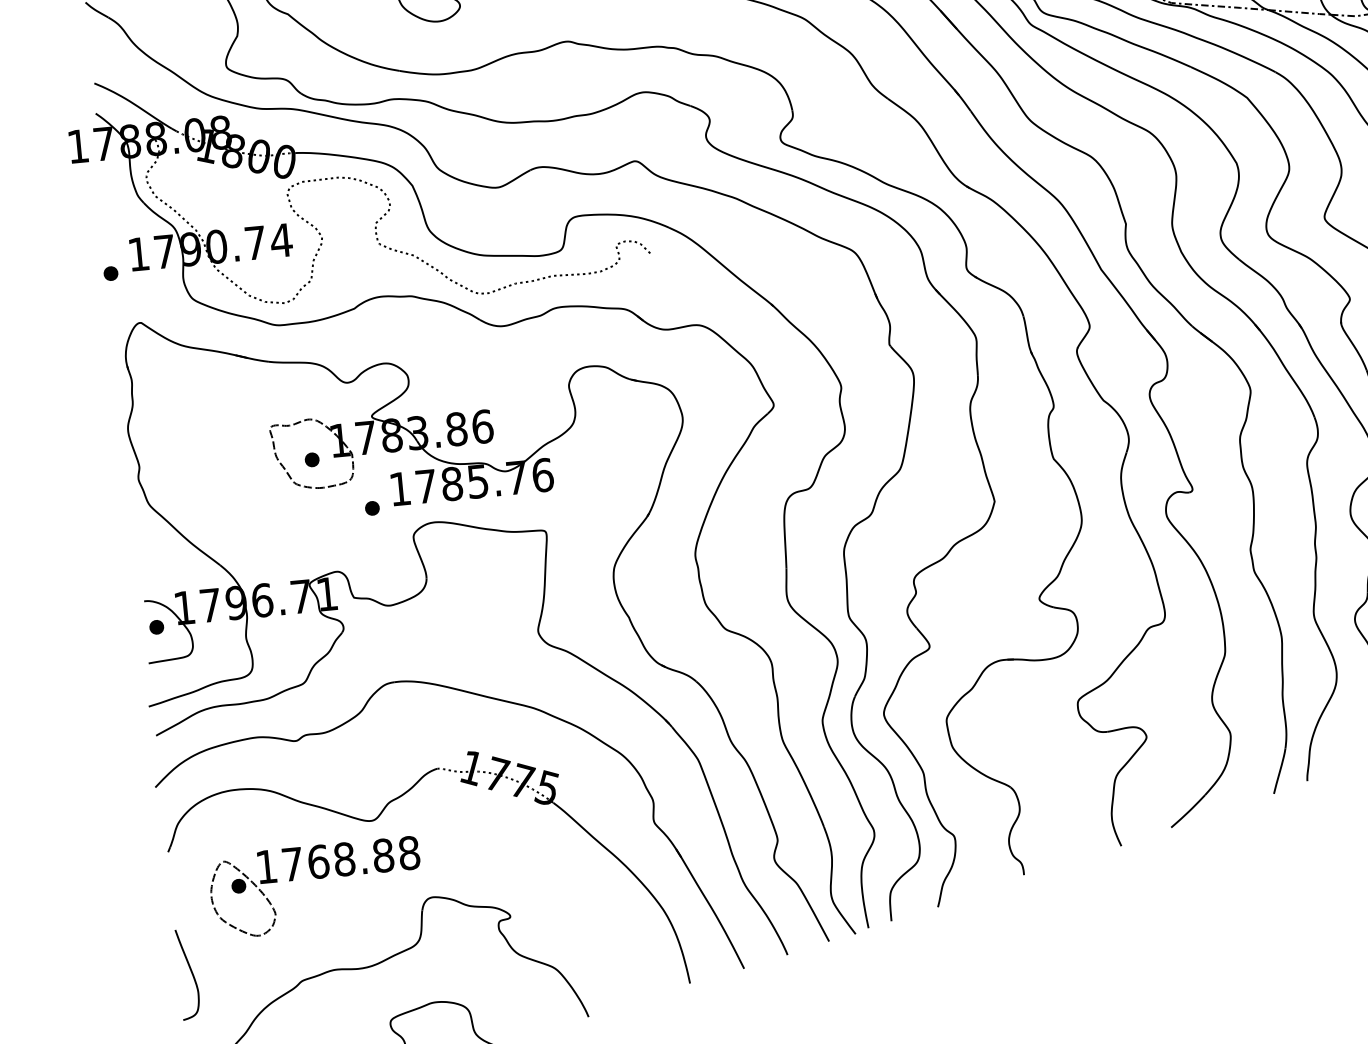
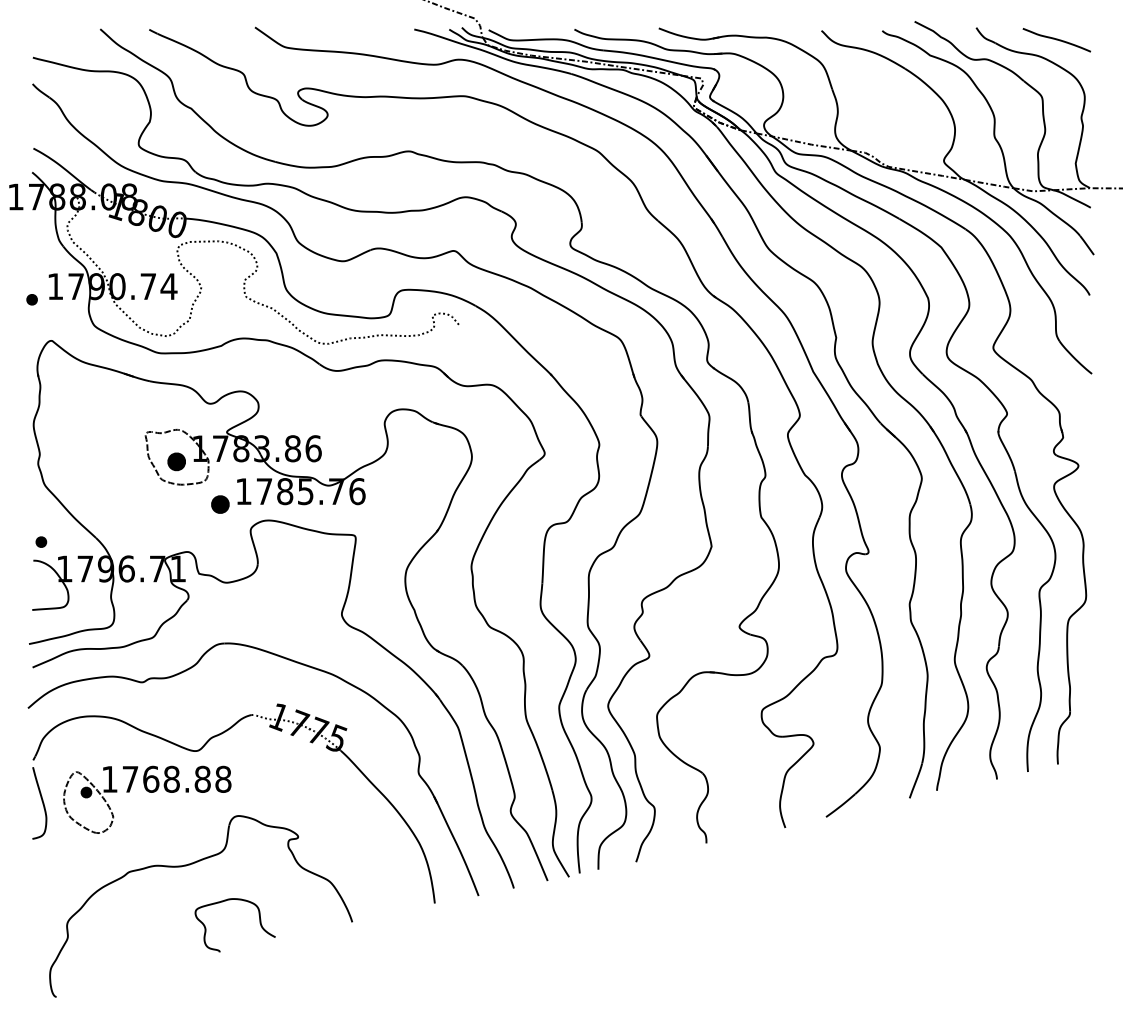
part: (311, 459) -> (176, 461), size x1.6
part: (372, 508) -> (220, 504), size x1.6
part: (156, 626) -> (41, 541), moved
curve: (190, 972) -> (41, 801), moved

